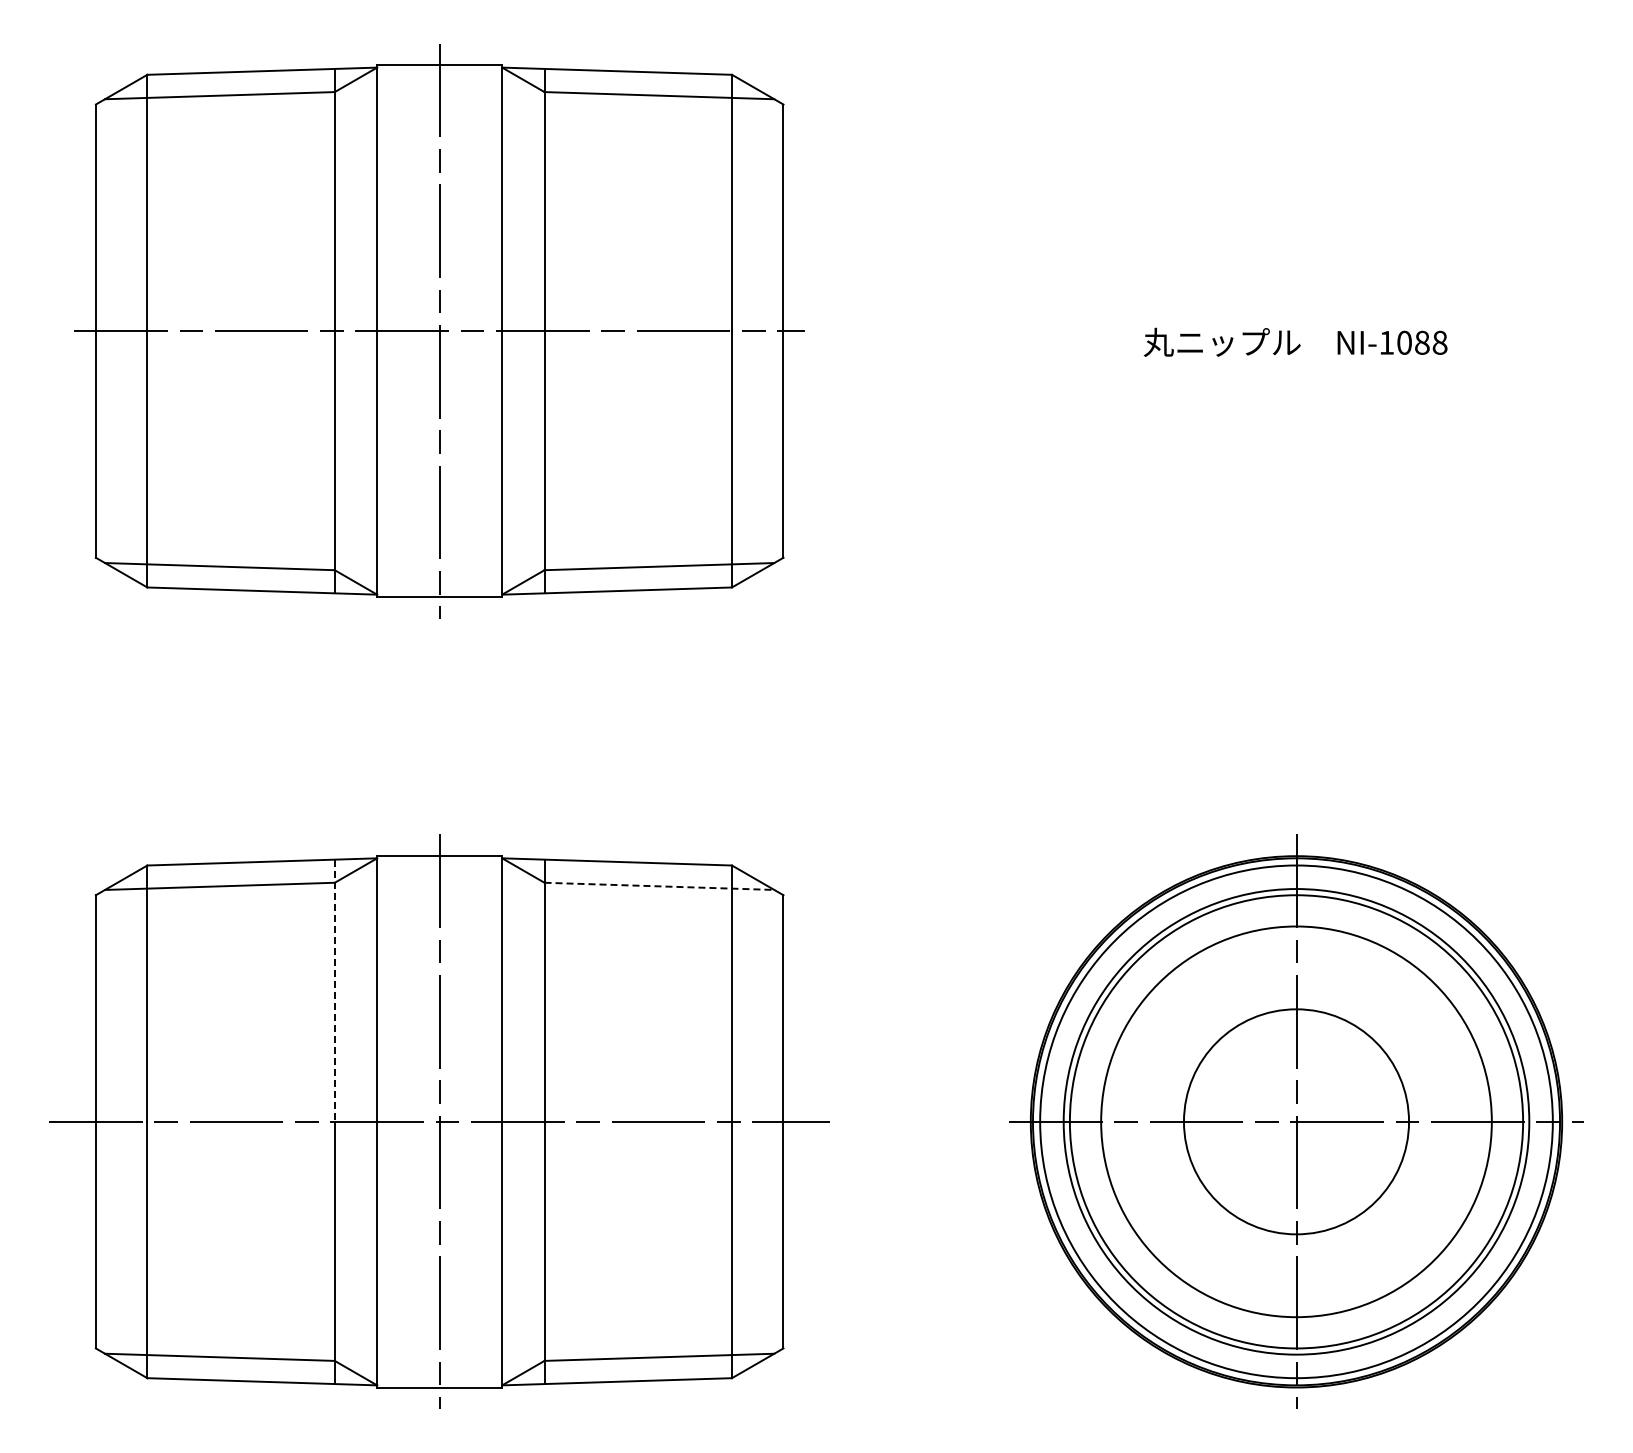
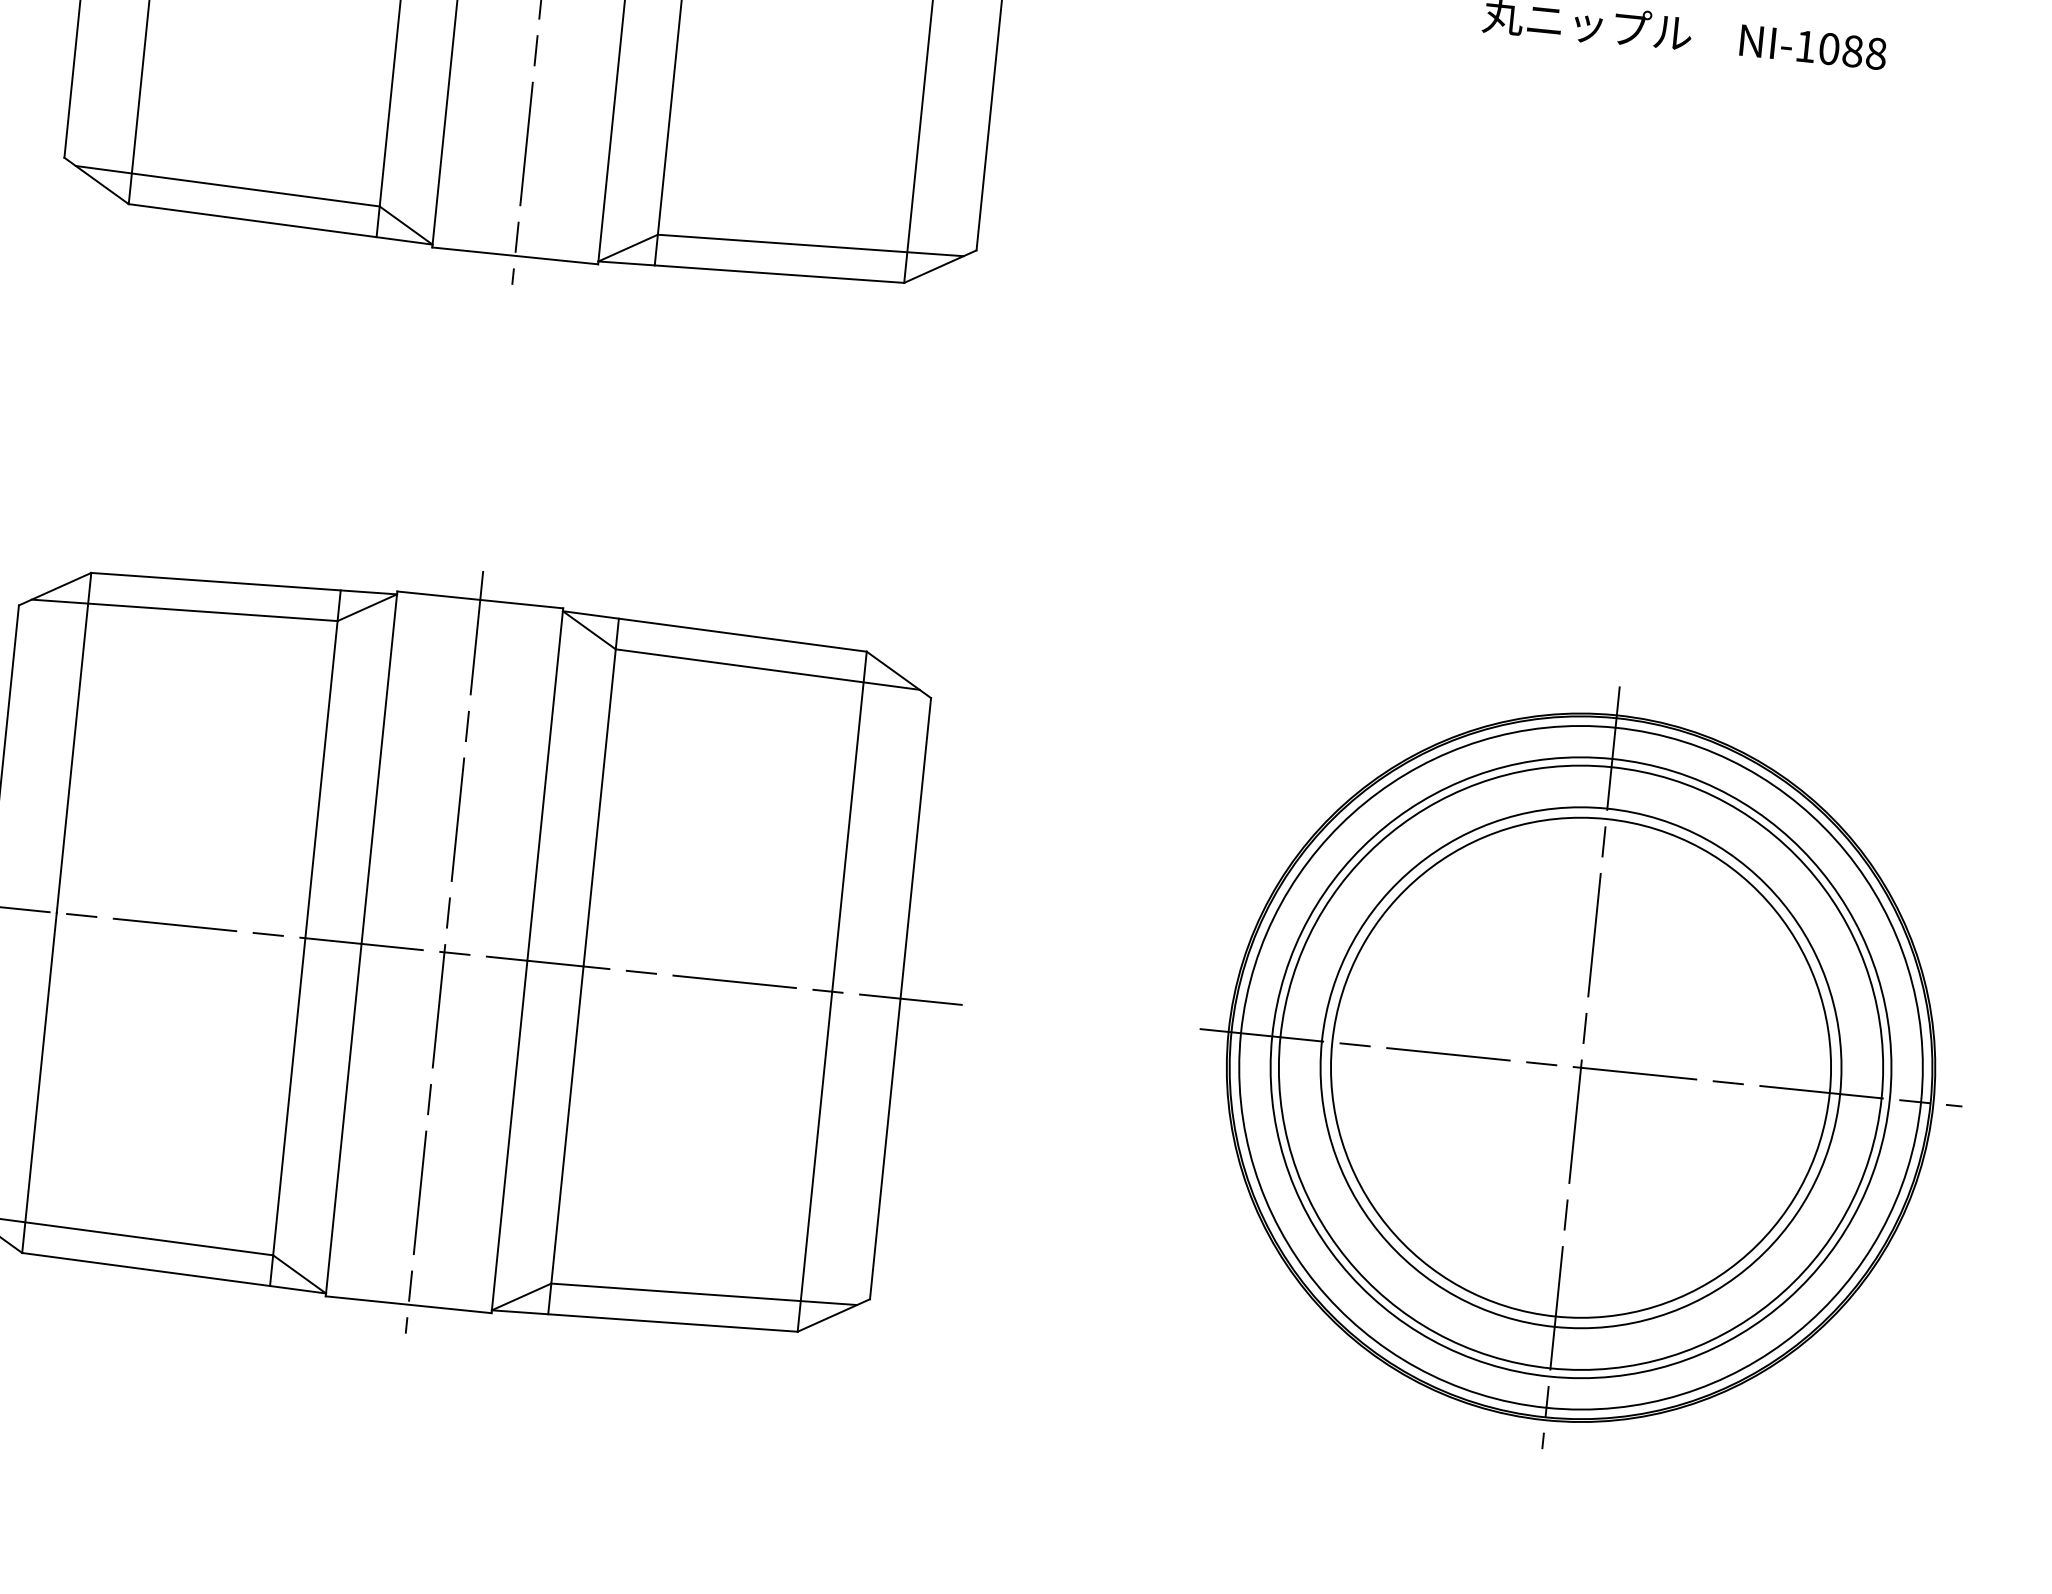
line: (659, 886) -> (767, 669), dashed -> solid
line: (334, 991) -> (322, 765), dashed -> solid
circle: (1296, 1121) -> (1581, 1067), size x1.67

